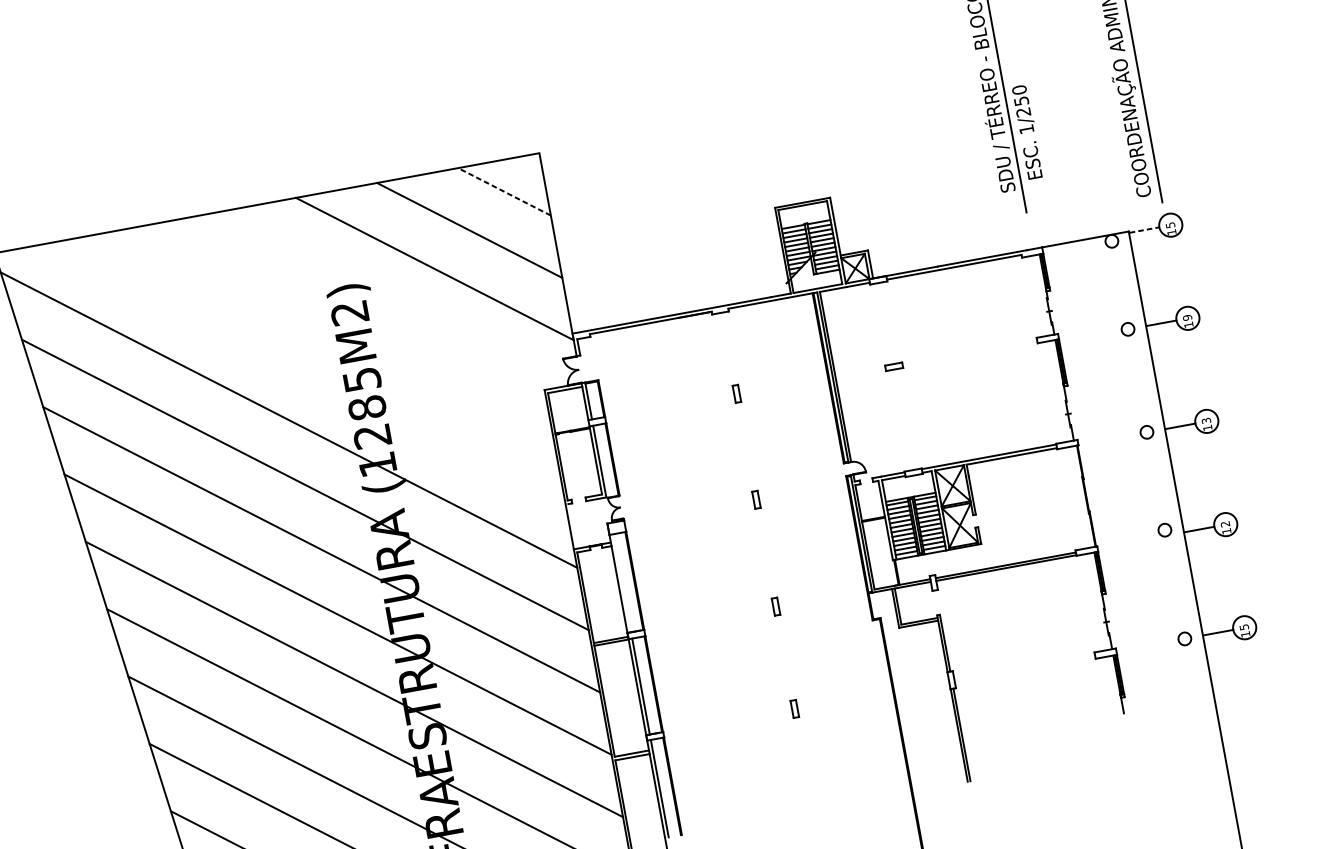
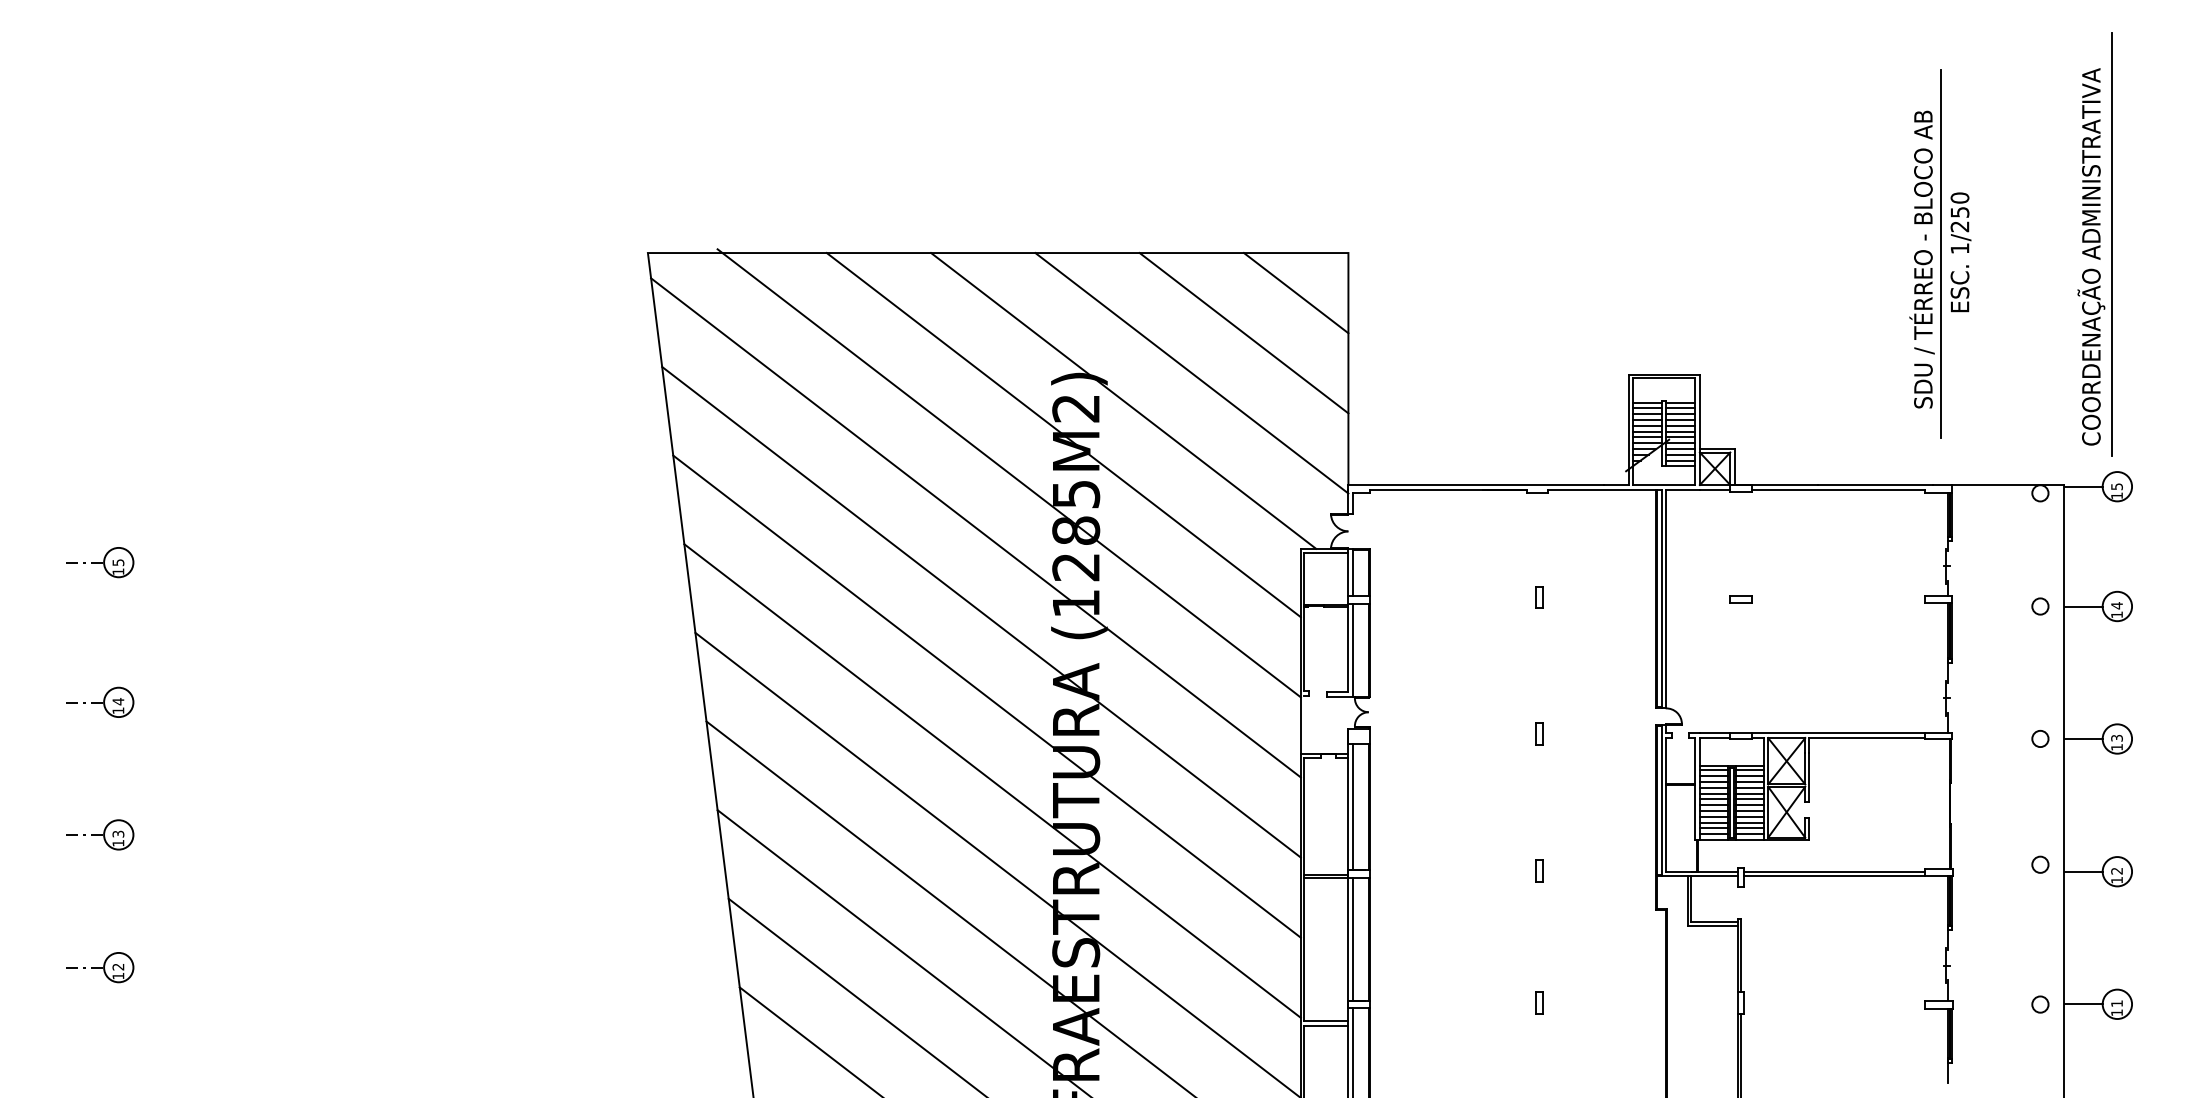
text: (1027, 132) -> (1960, 252), moved
line: (504, 192) -> (1296, 293), dashed -> solid
line: (1145, 229) -> (2084, 486), dashed -> solid
line: (385, 300) -> (1123, 400), added
text: (1187, 317) -> (2116, 605), 19 -> 14
line: (343, 335) -> (1063, 435), added
line: (306, 373) -> (1008, 473), added
line: (622, 582) -> (1353, 806), added
text: (1243, 627) -> (2116, 1003), 15 -> 11

